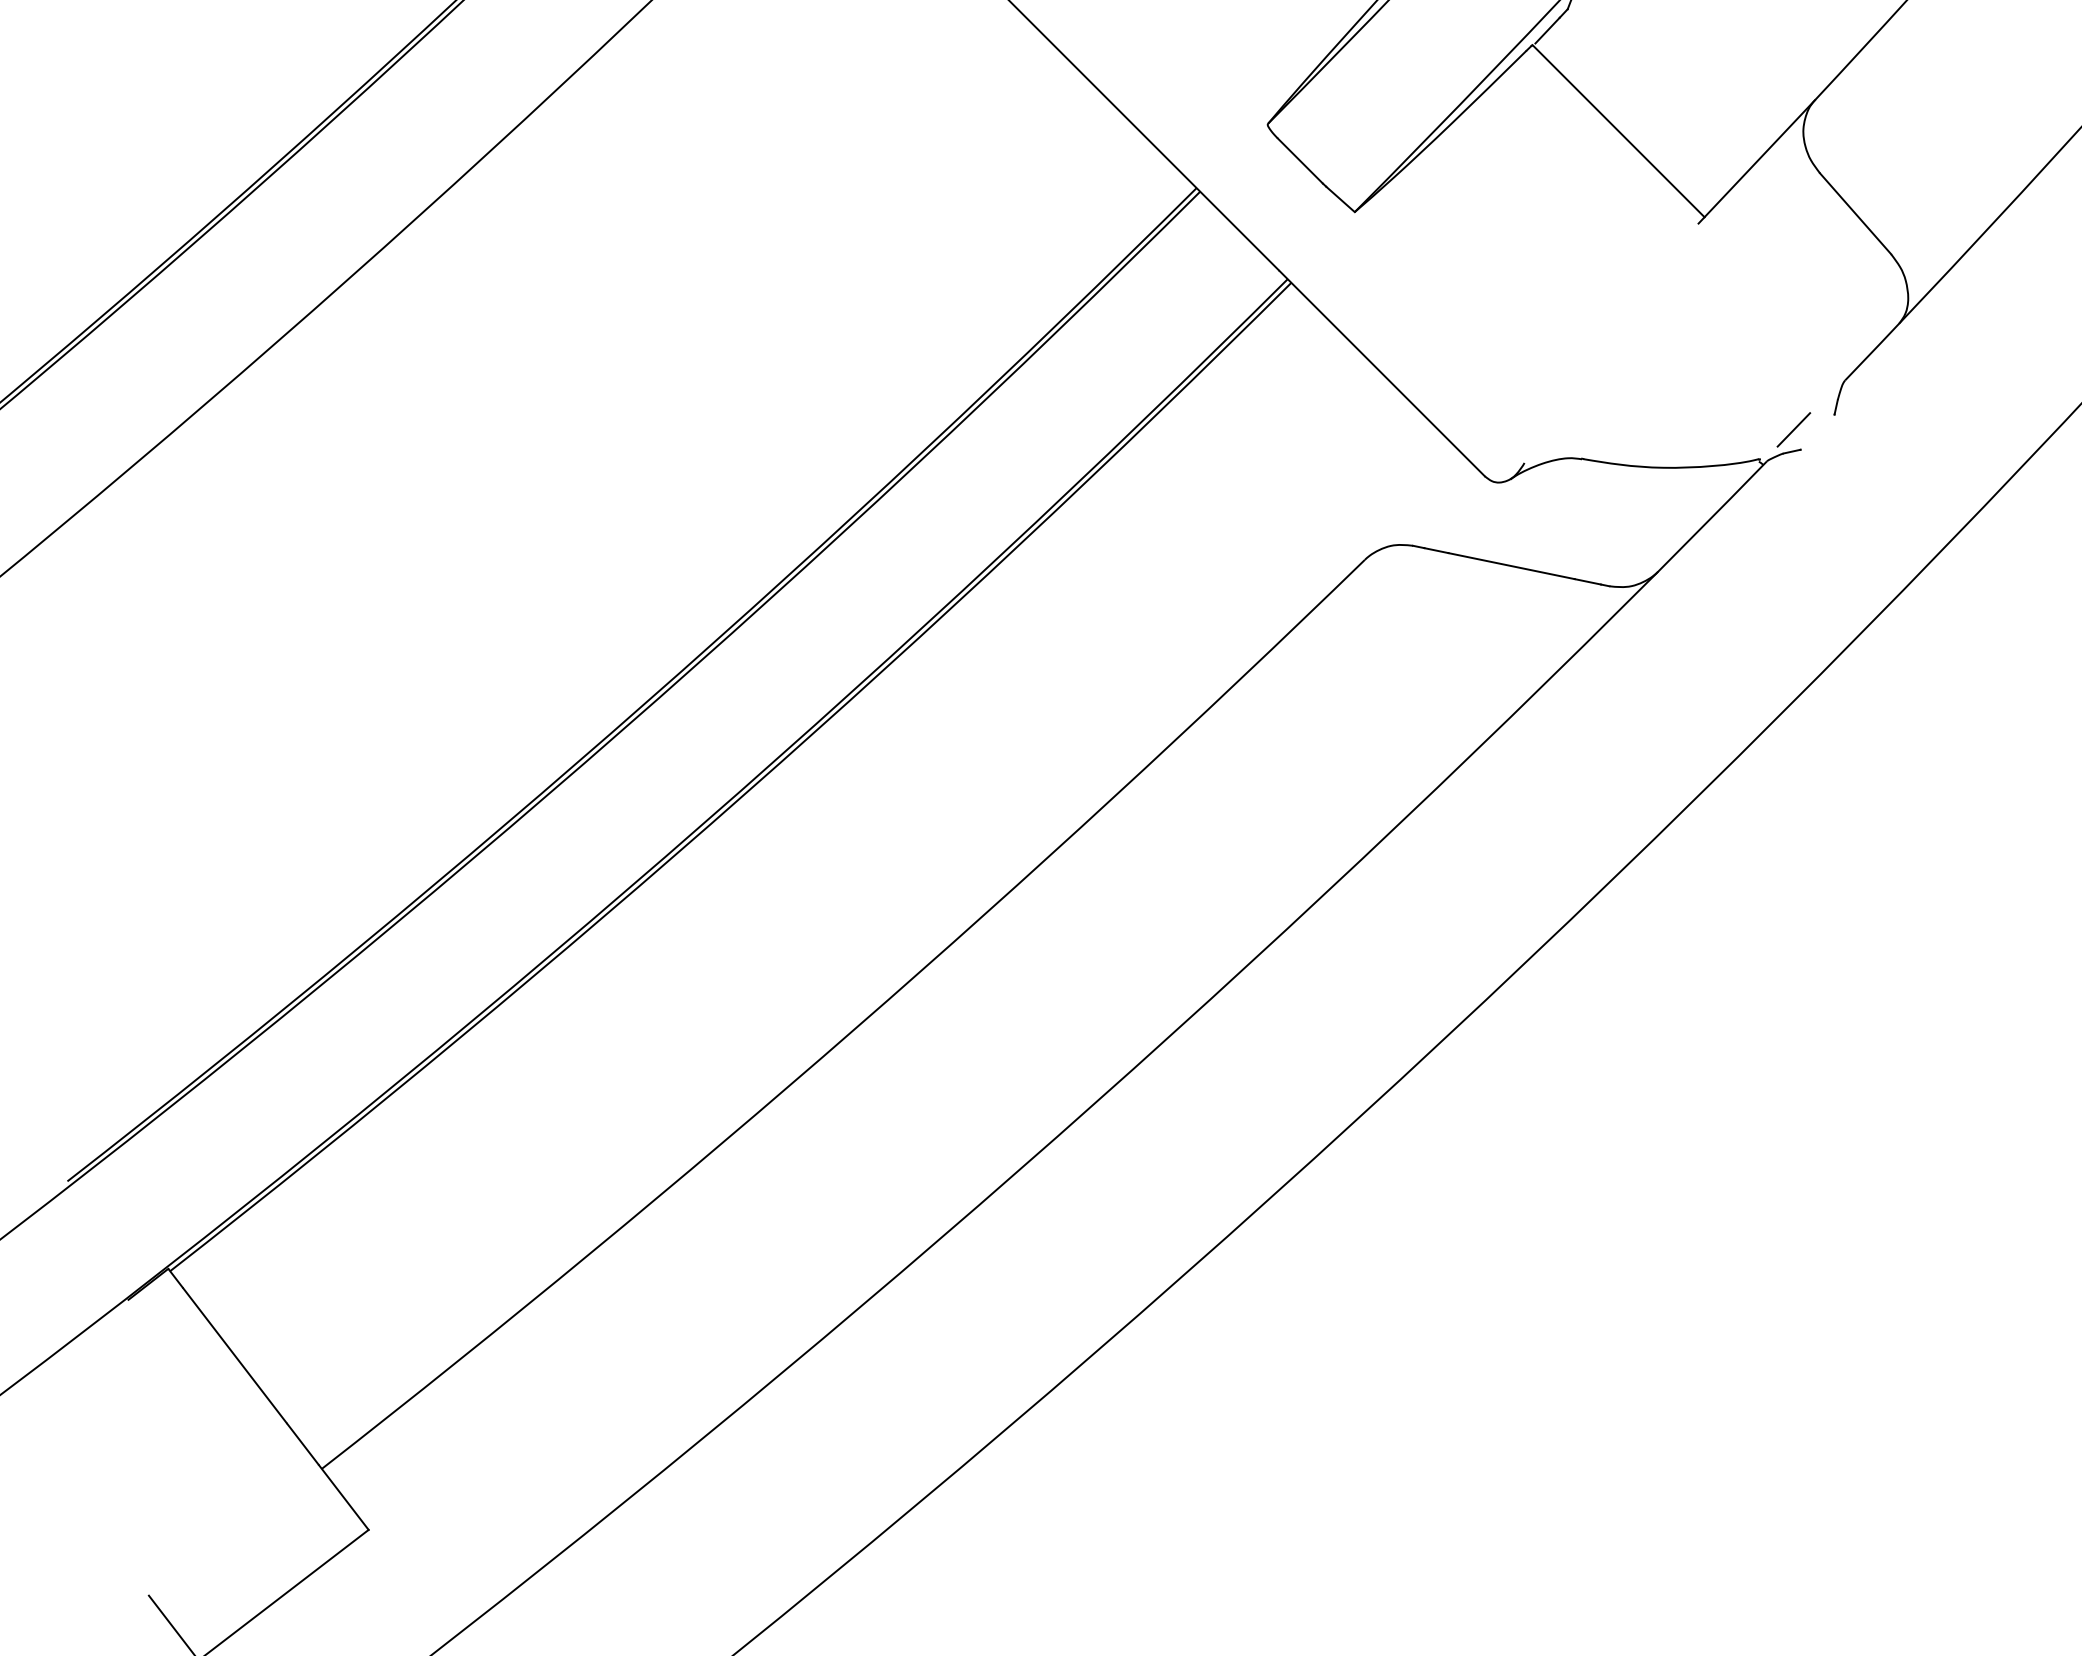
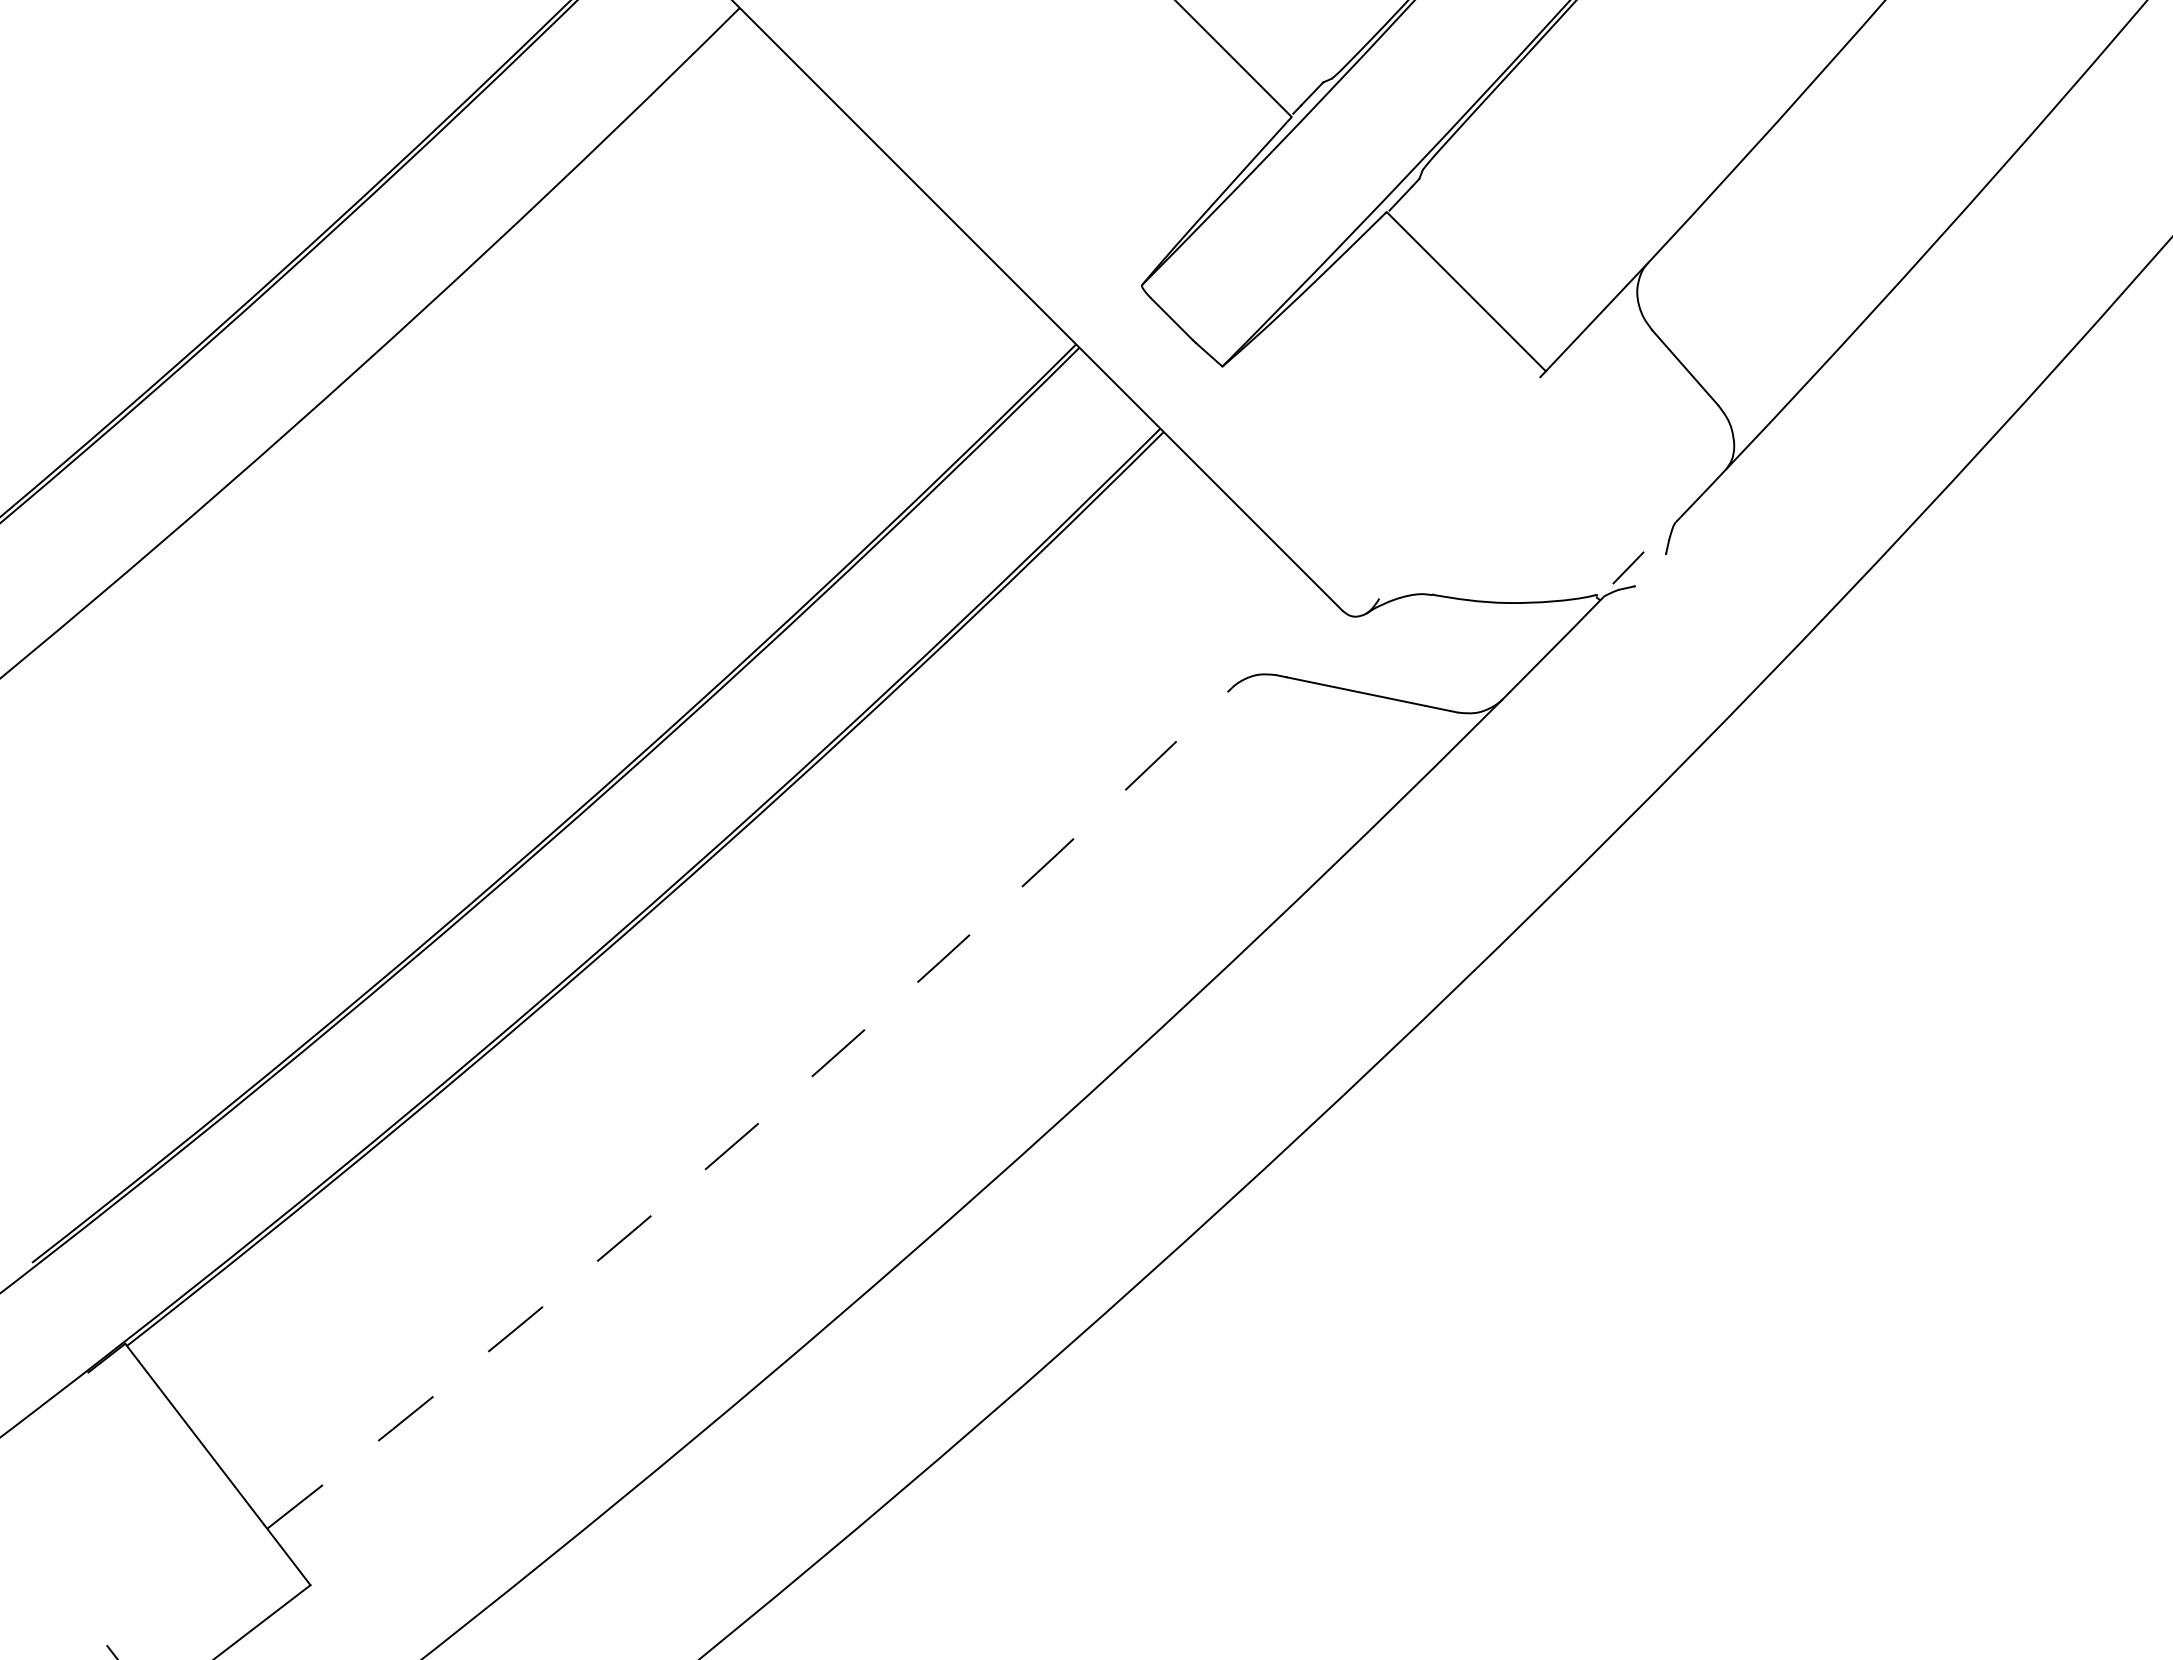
arc: (855, 1028) -> (760, 1121), solid -> dashed

